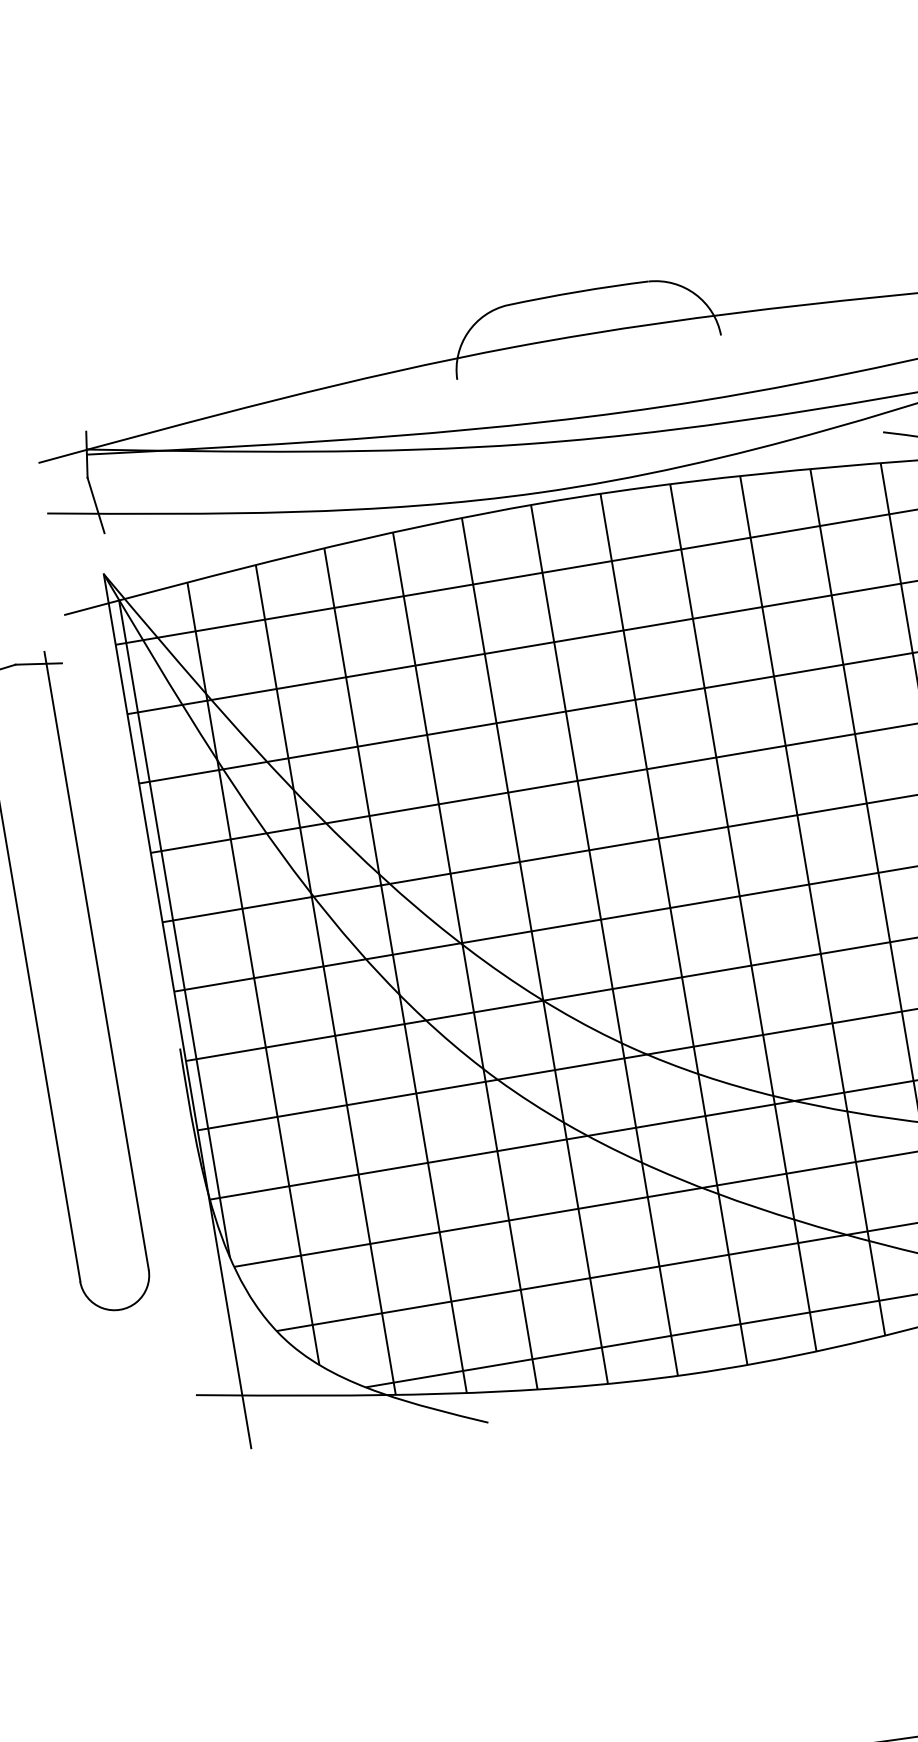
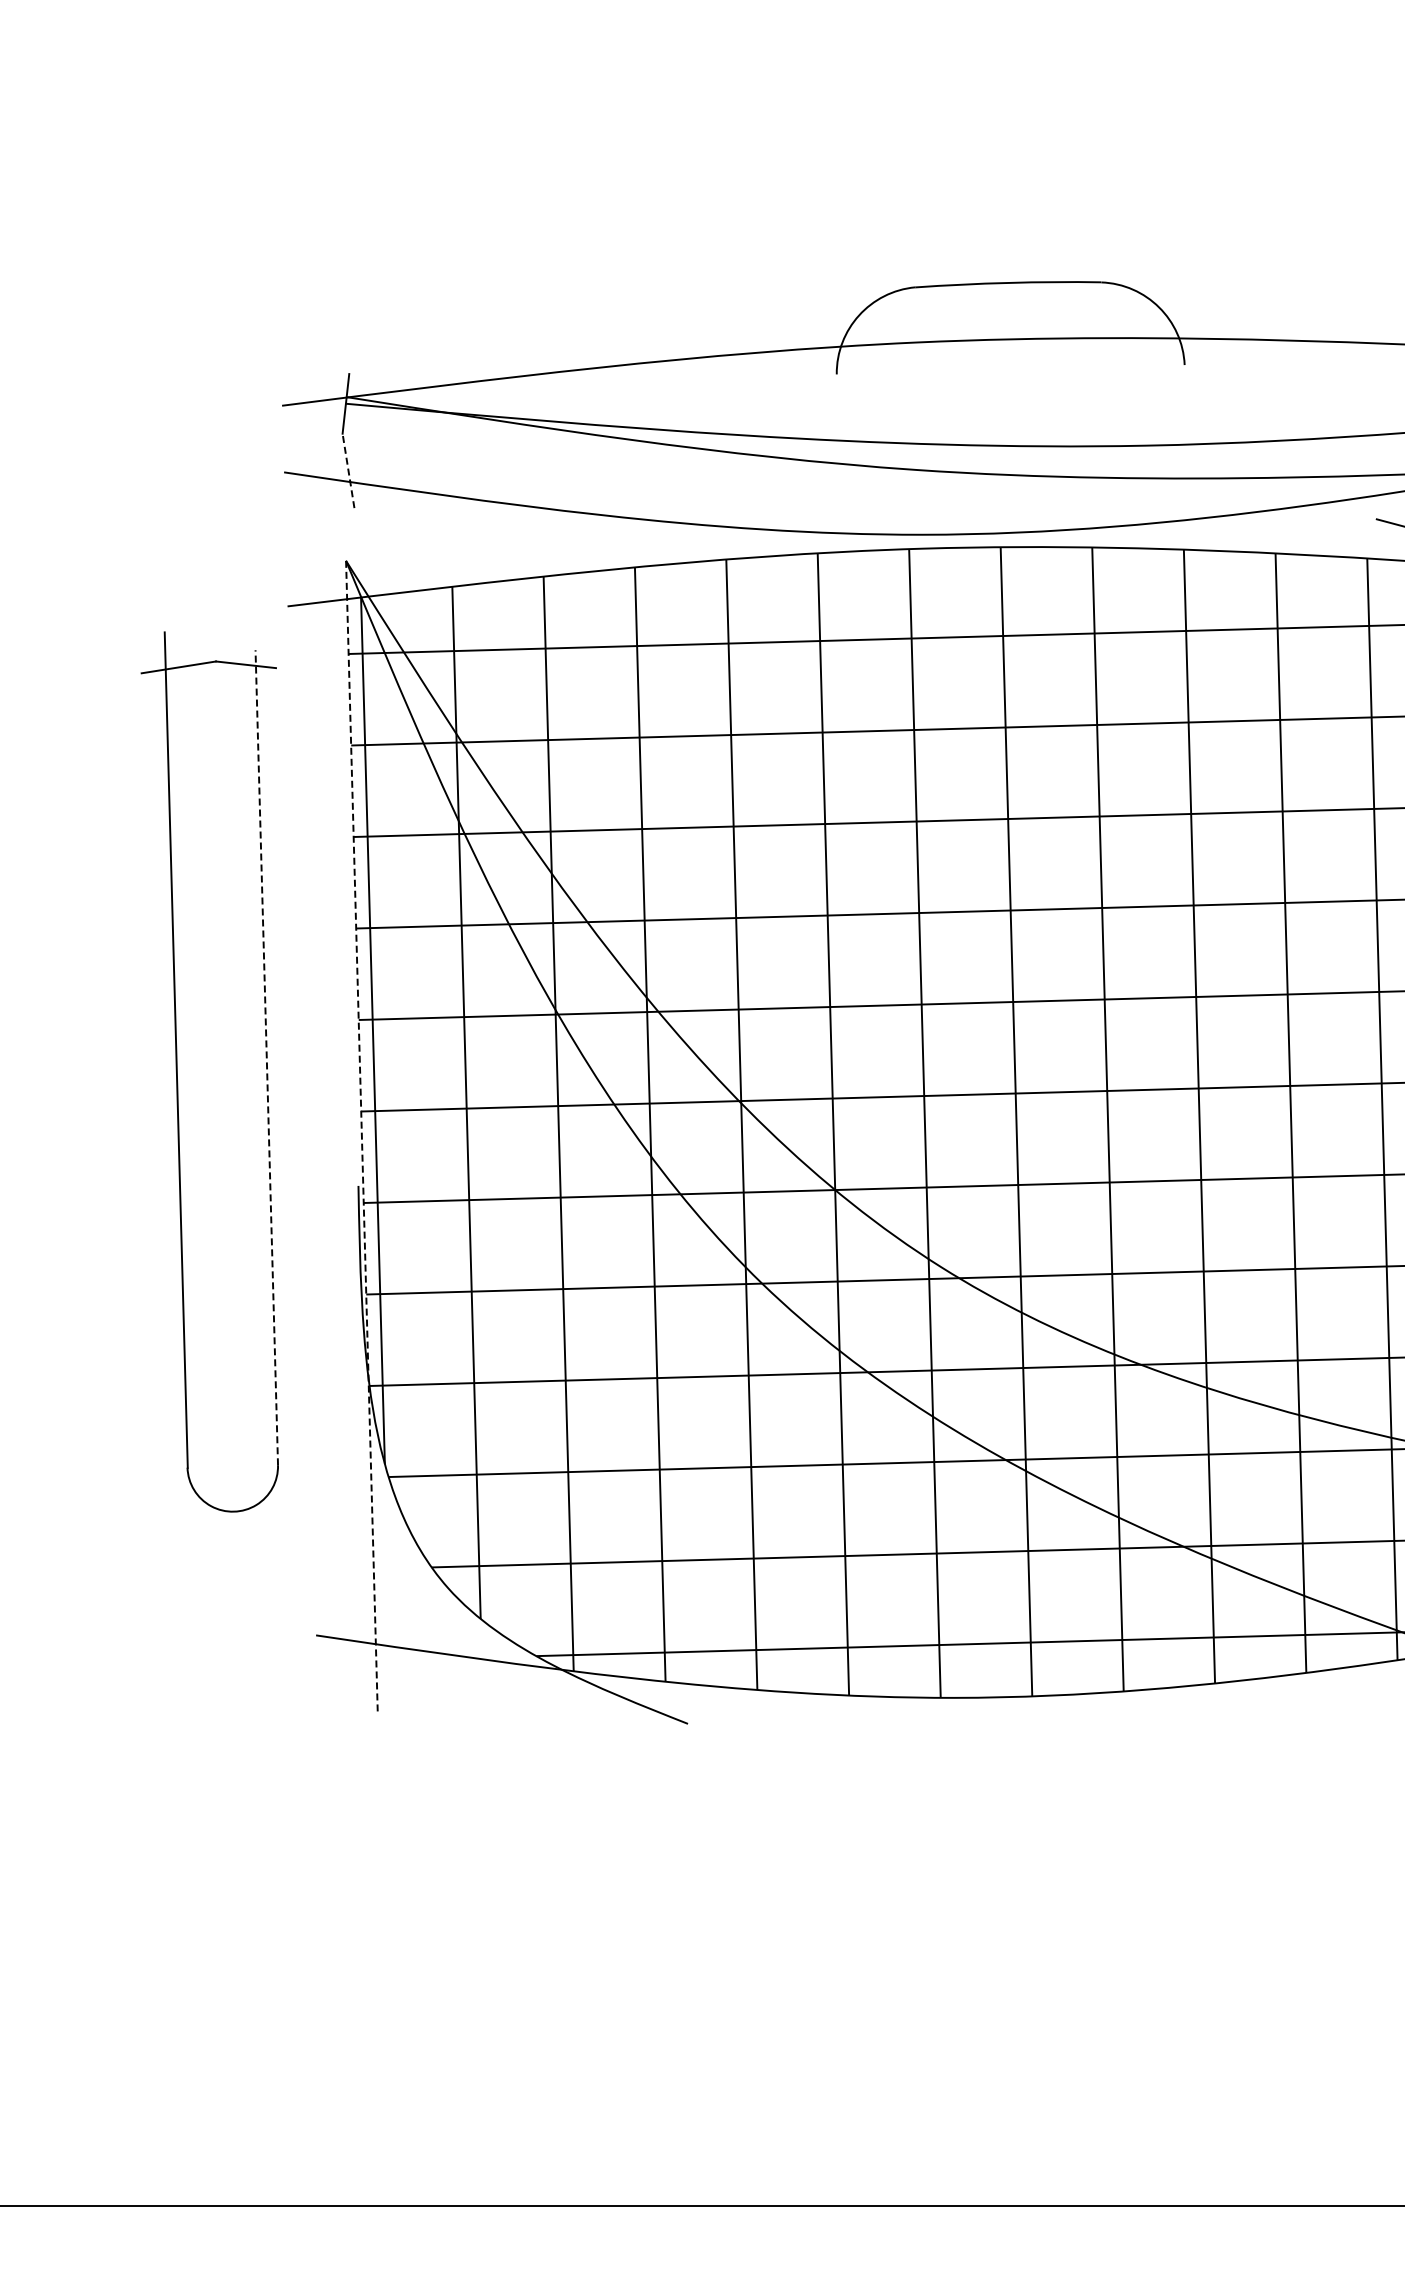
line: (96, 505) -> (348, 470), solid -> dashed
line: (96, 960) -> (266, 1057), solid -> dashed
line: (177, 1011) -> (361, 1137), solid -> dashed

